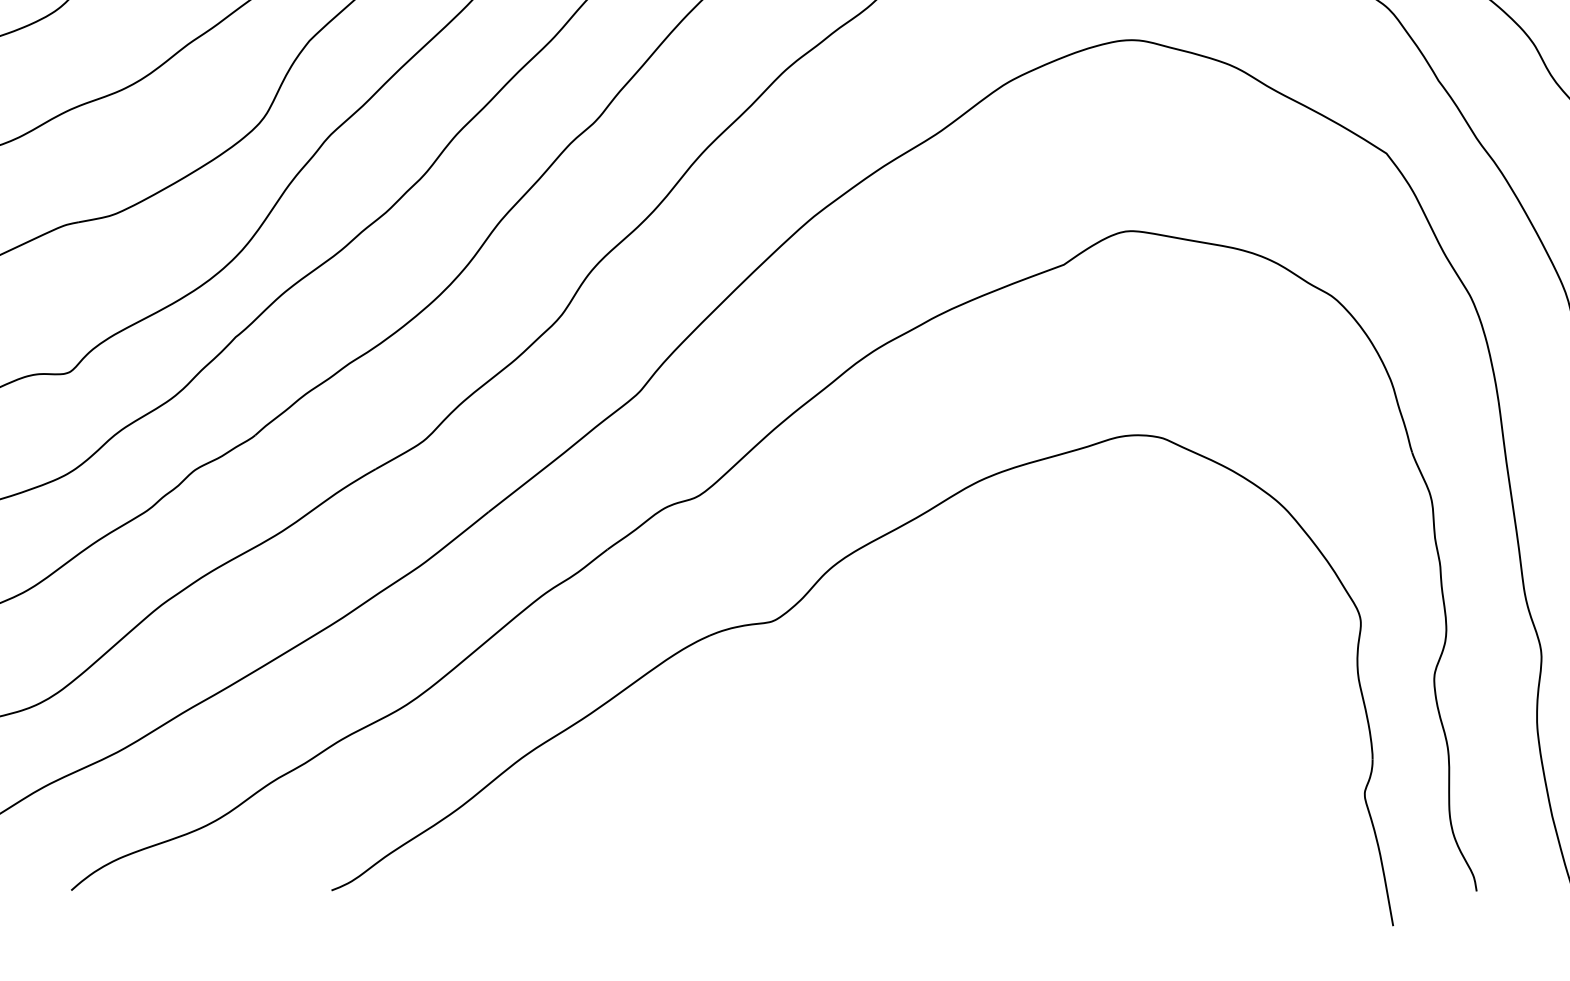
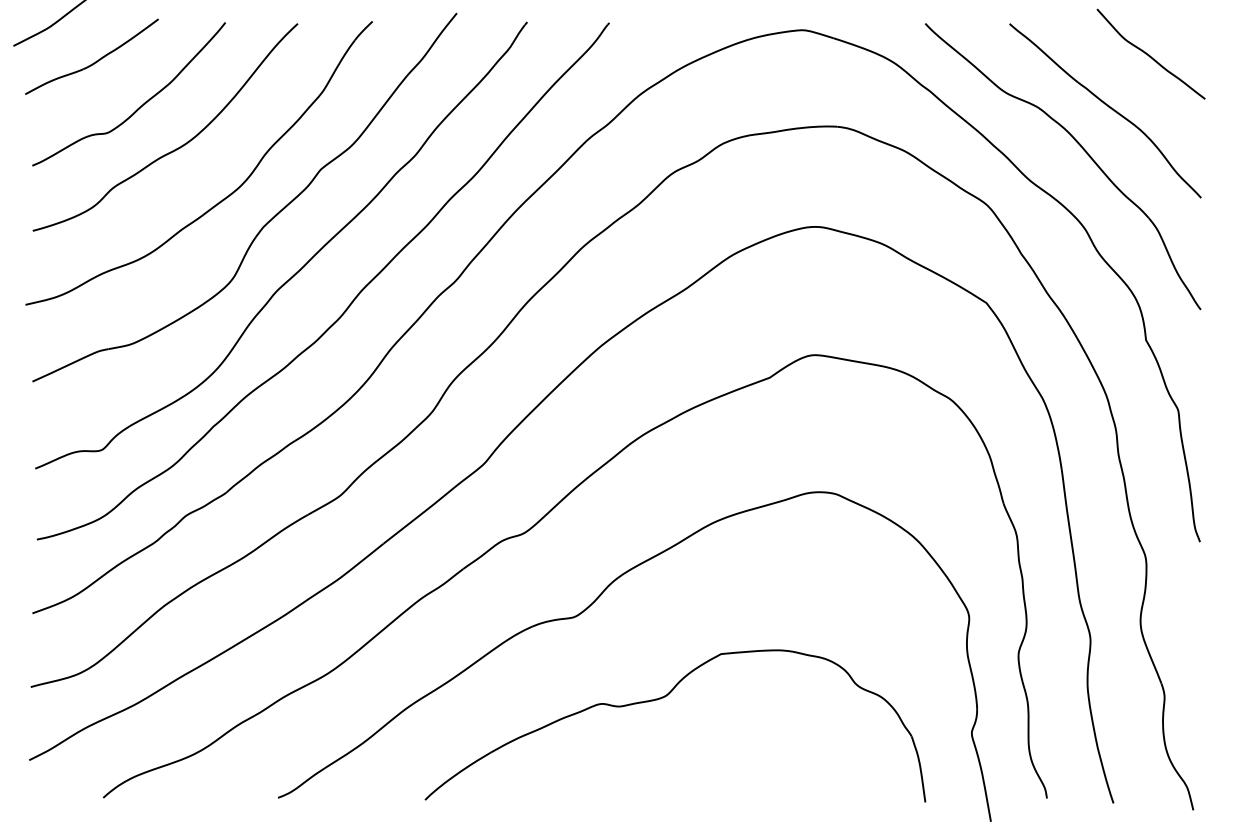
part: (905, 742) -> (663, 698), added

